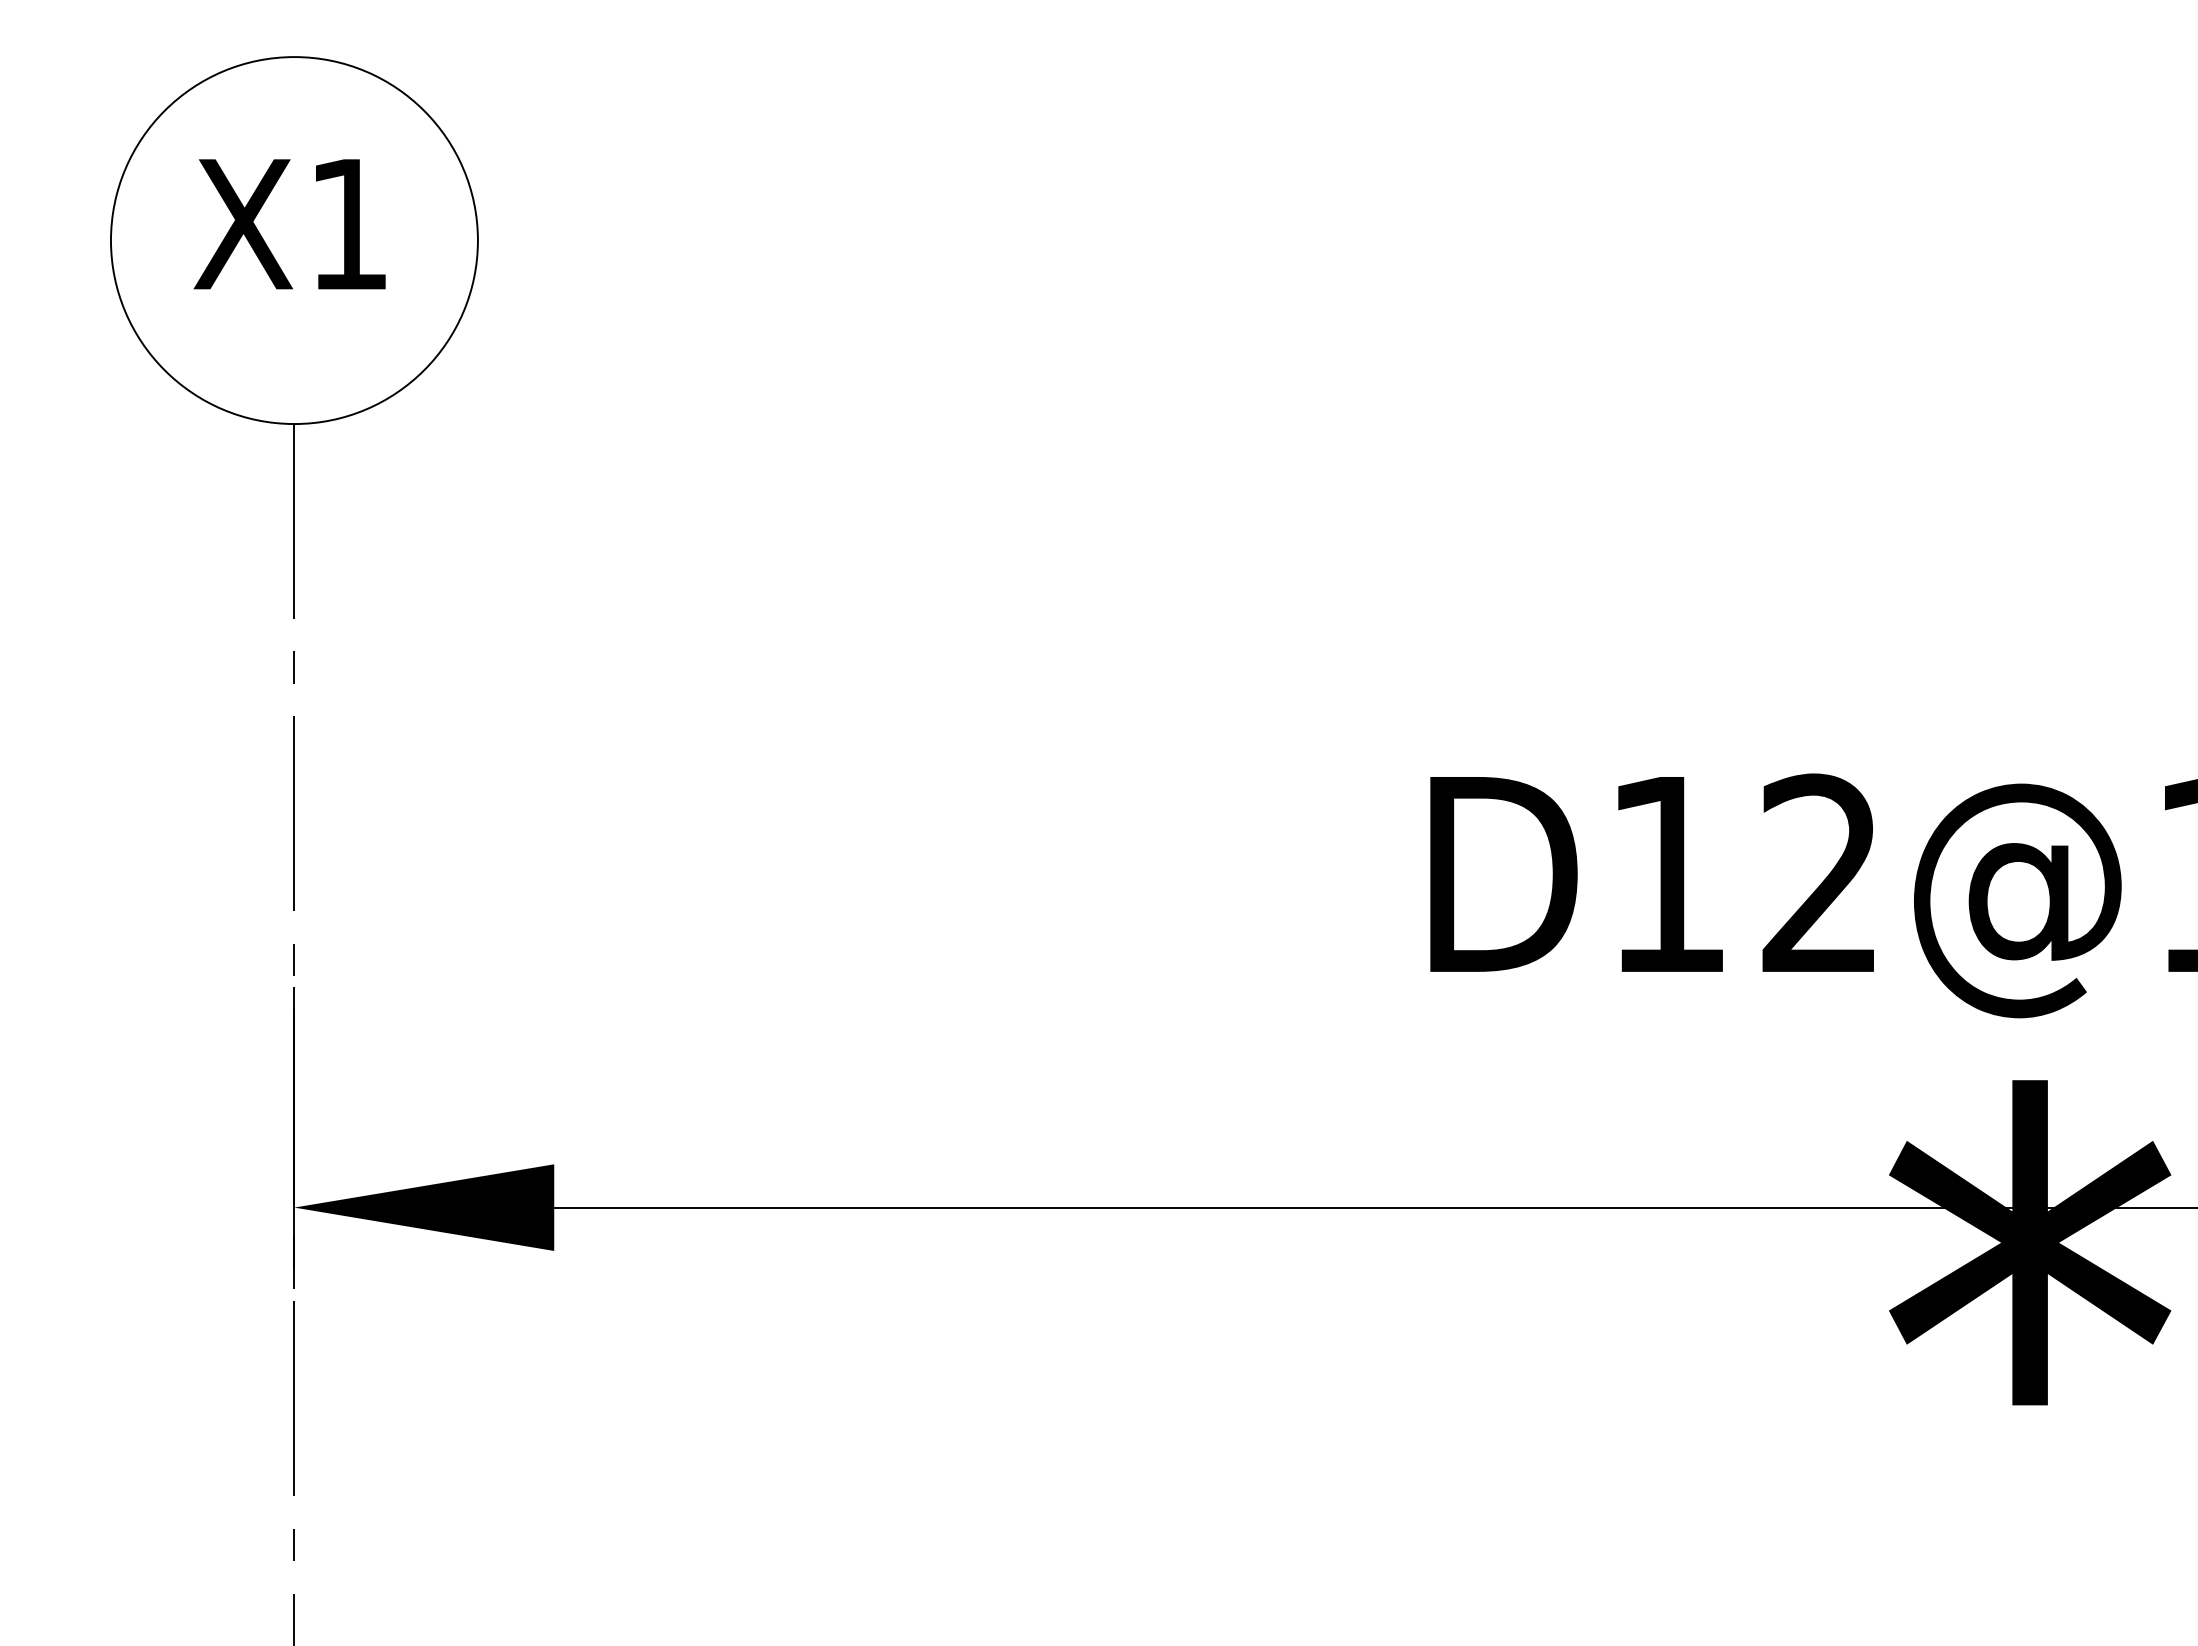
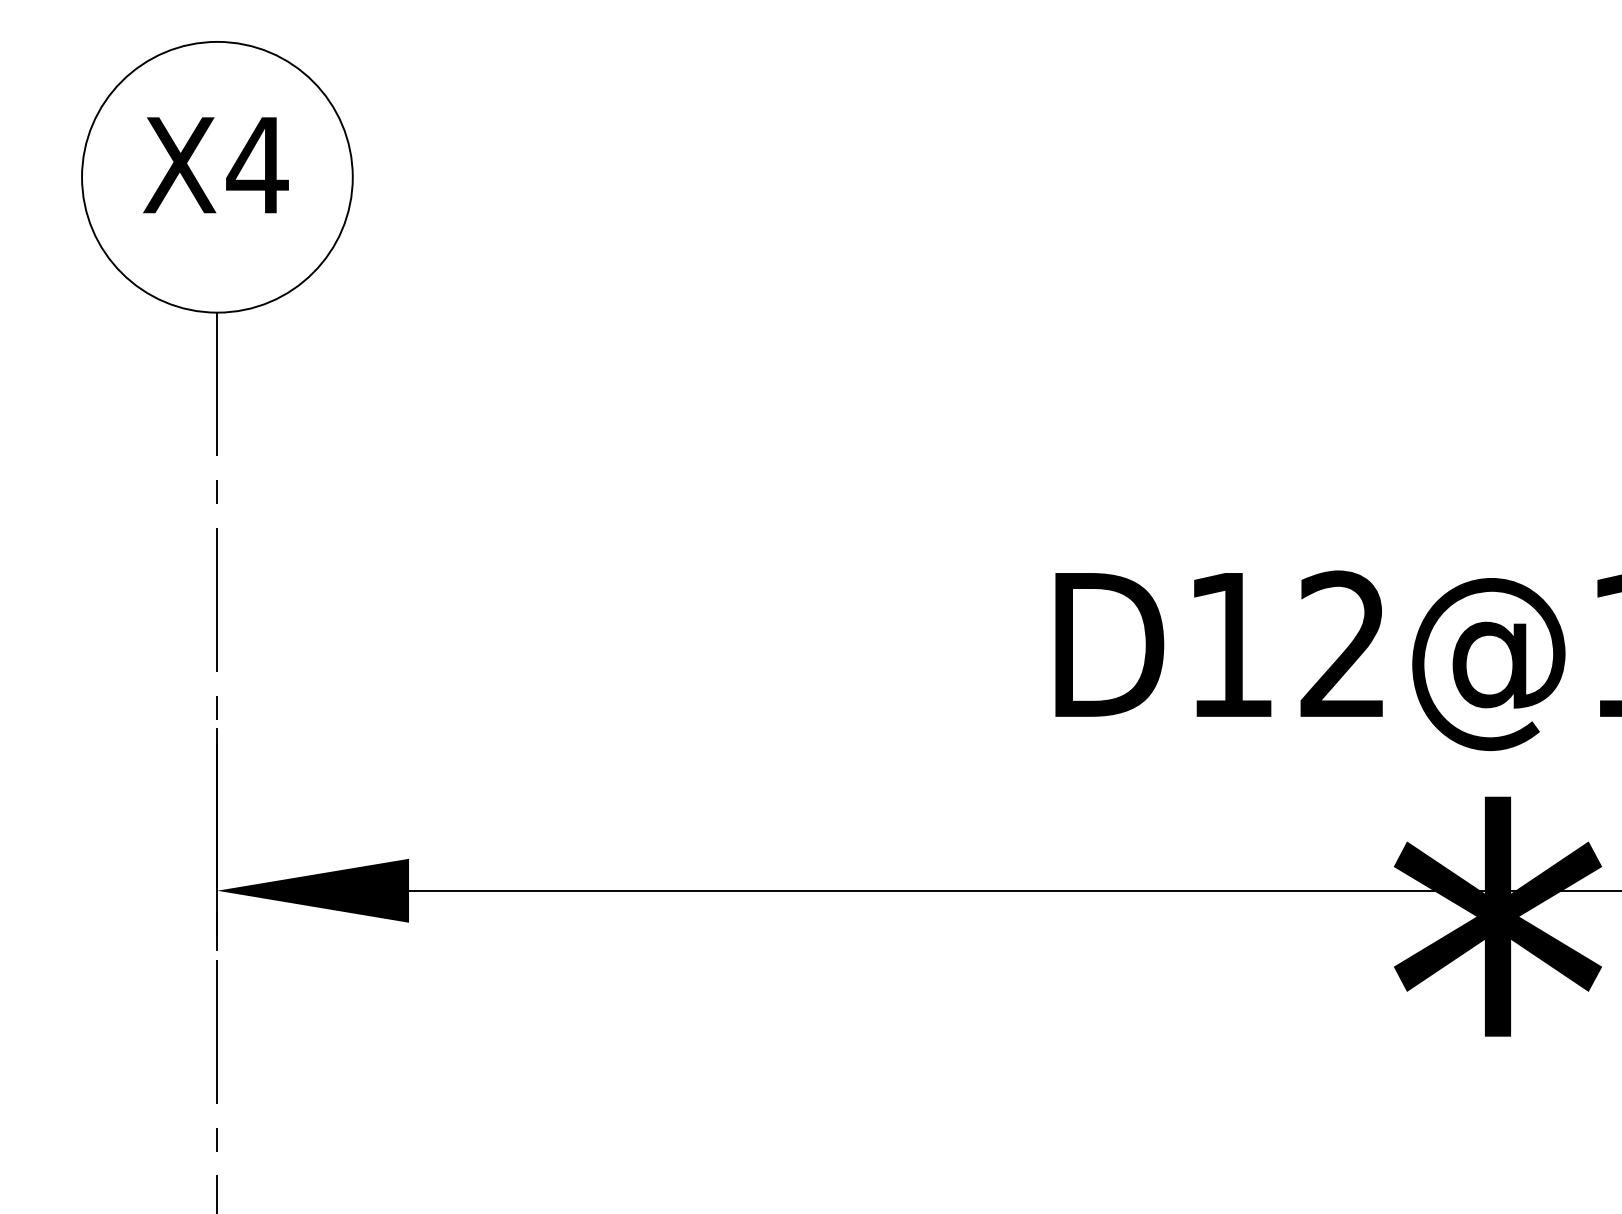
text: (348, 224) -> (257, 165), X1 -> X4

